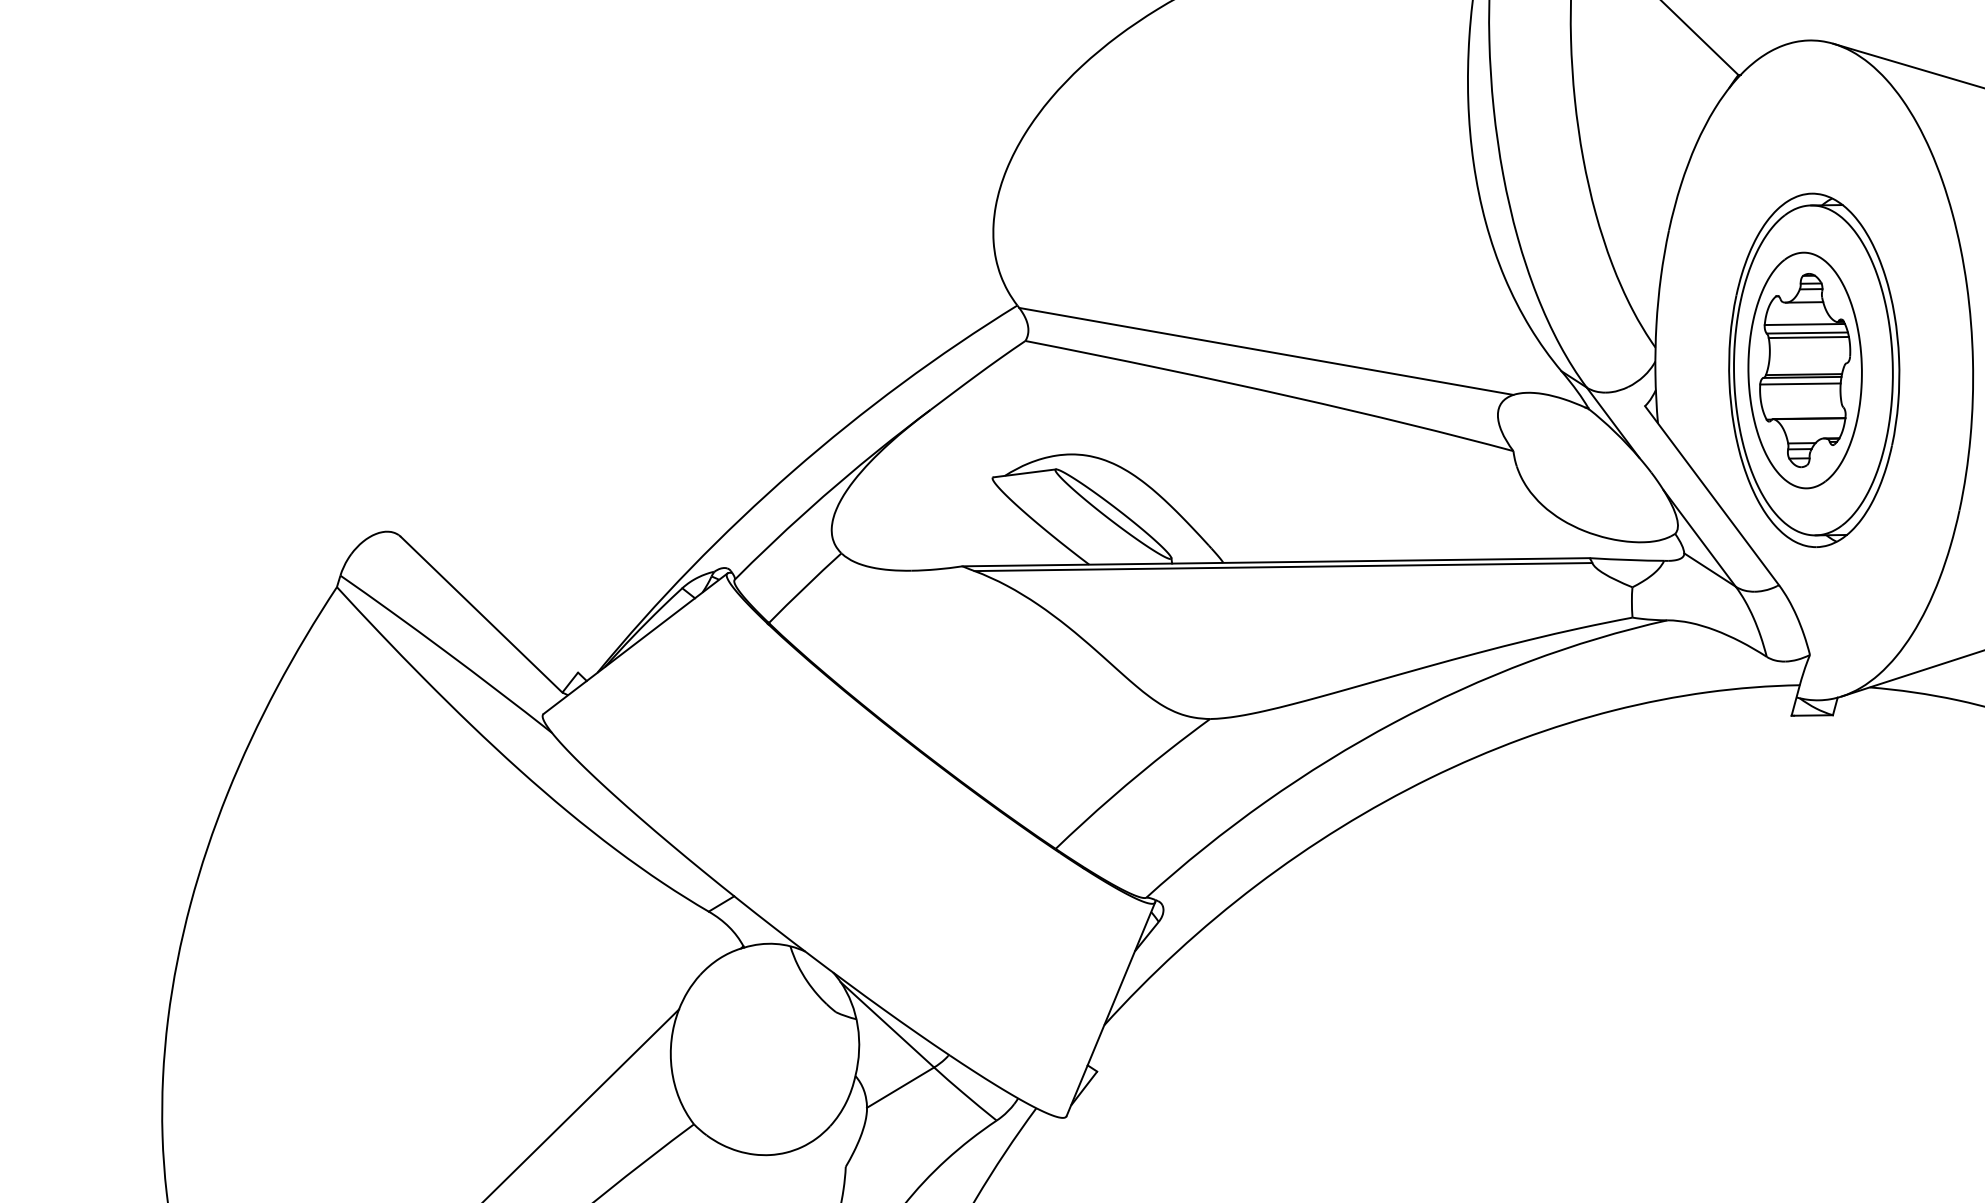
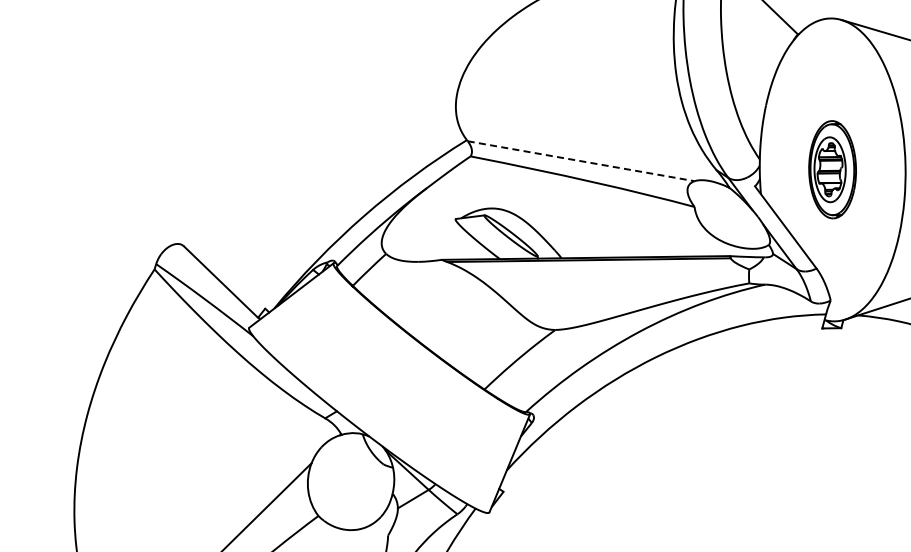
line: (1267, 352) -> (581, 161), solid -> dashed
part: (1813, 369) -> (832, 169), size x0.6

